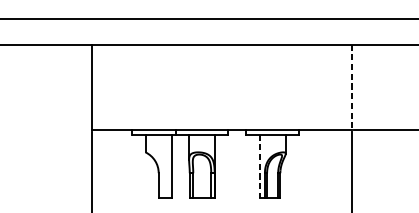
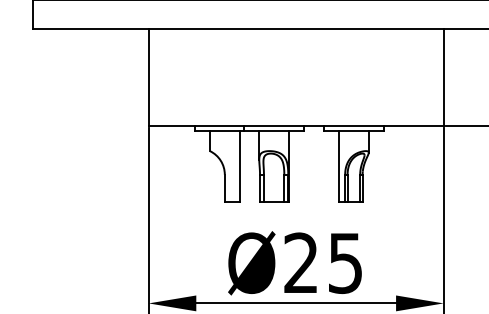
line: (351, 87) -> (443, 77), dashed -> solid
line: (259, 165) -> (339, 166), dashed -> solid

